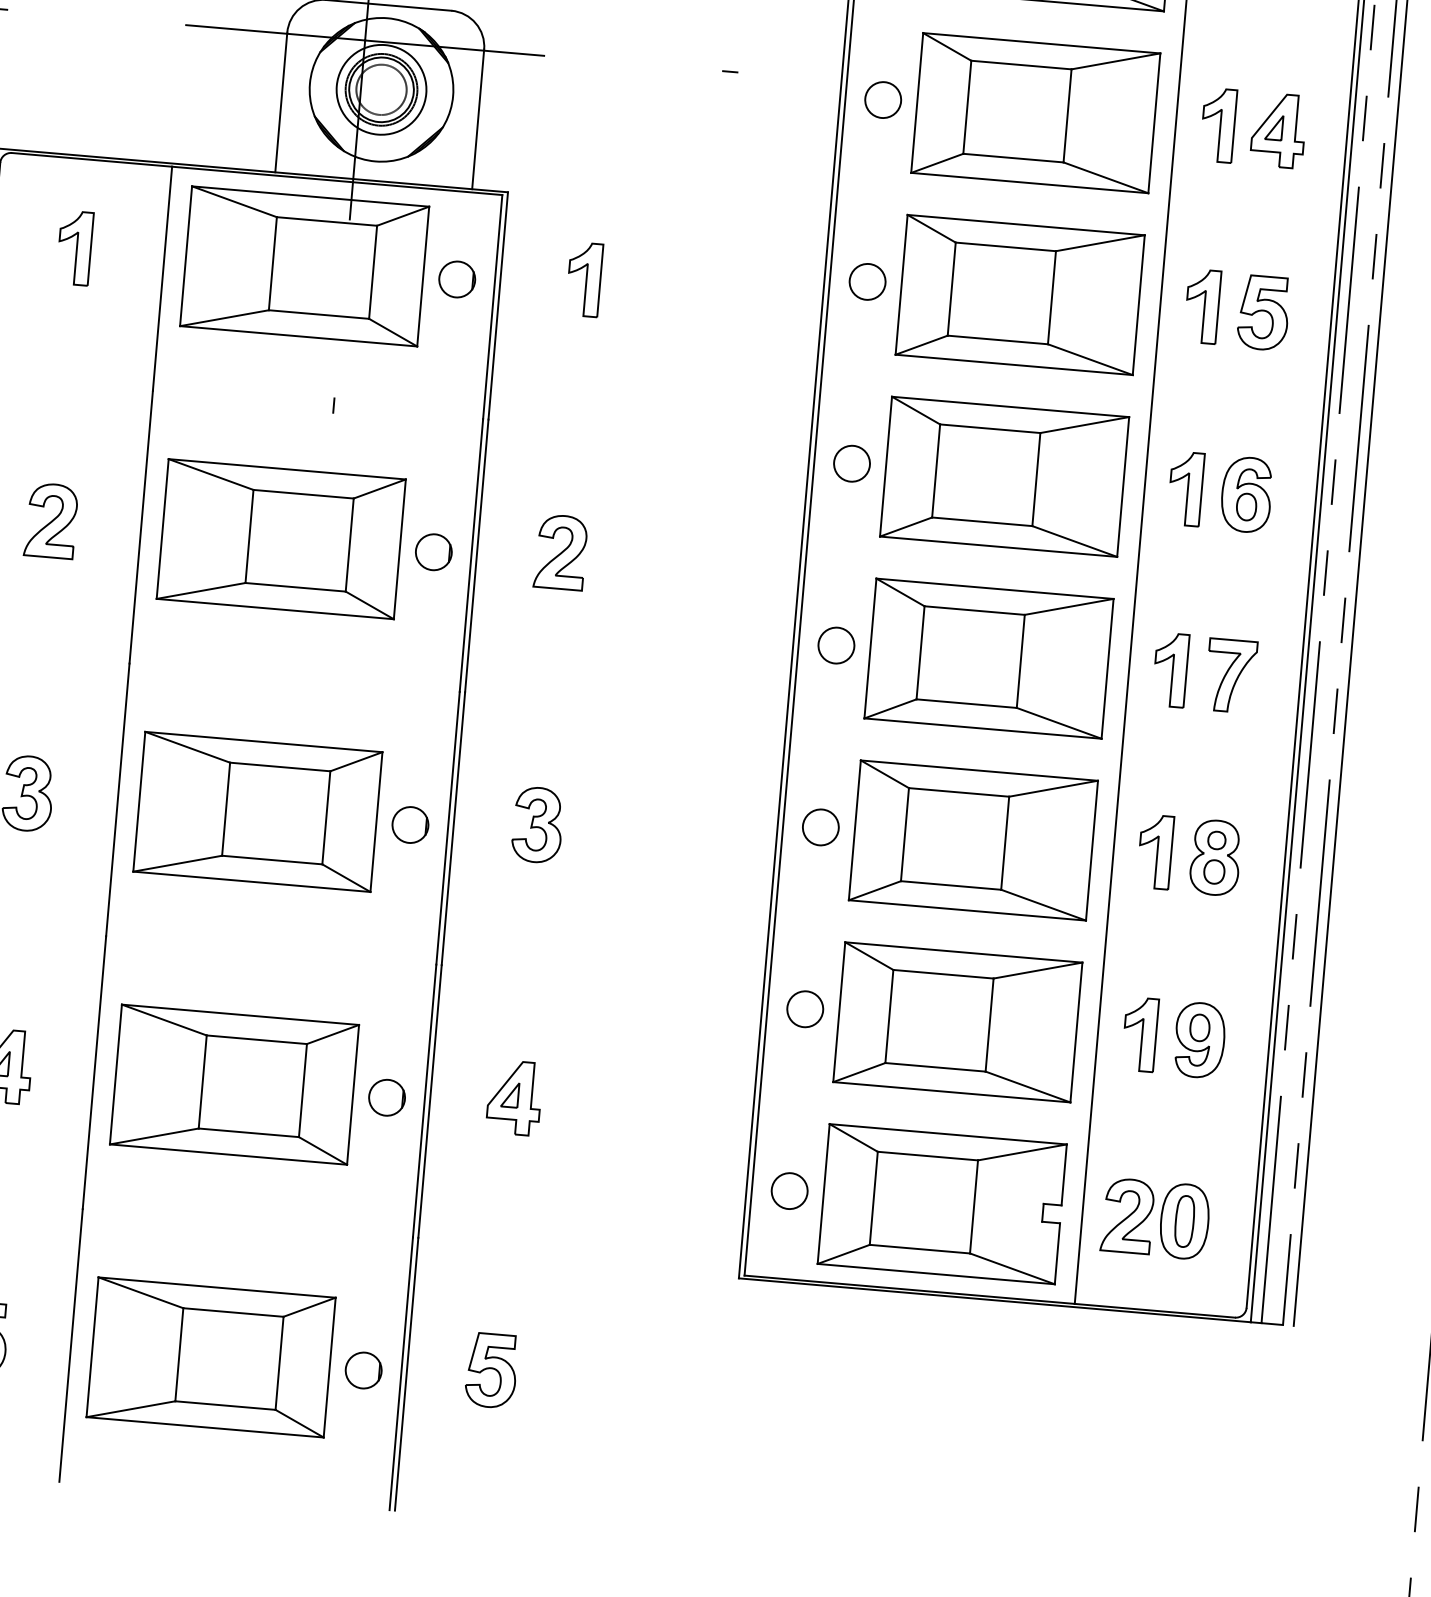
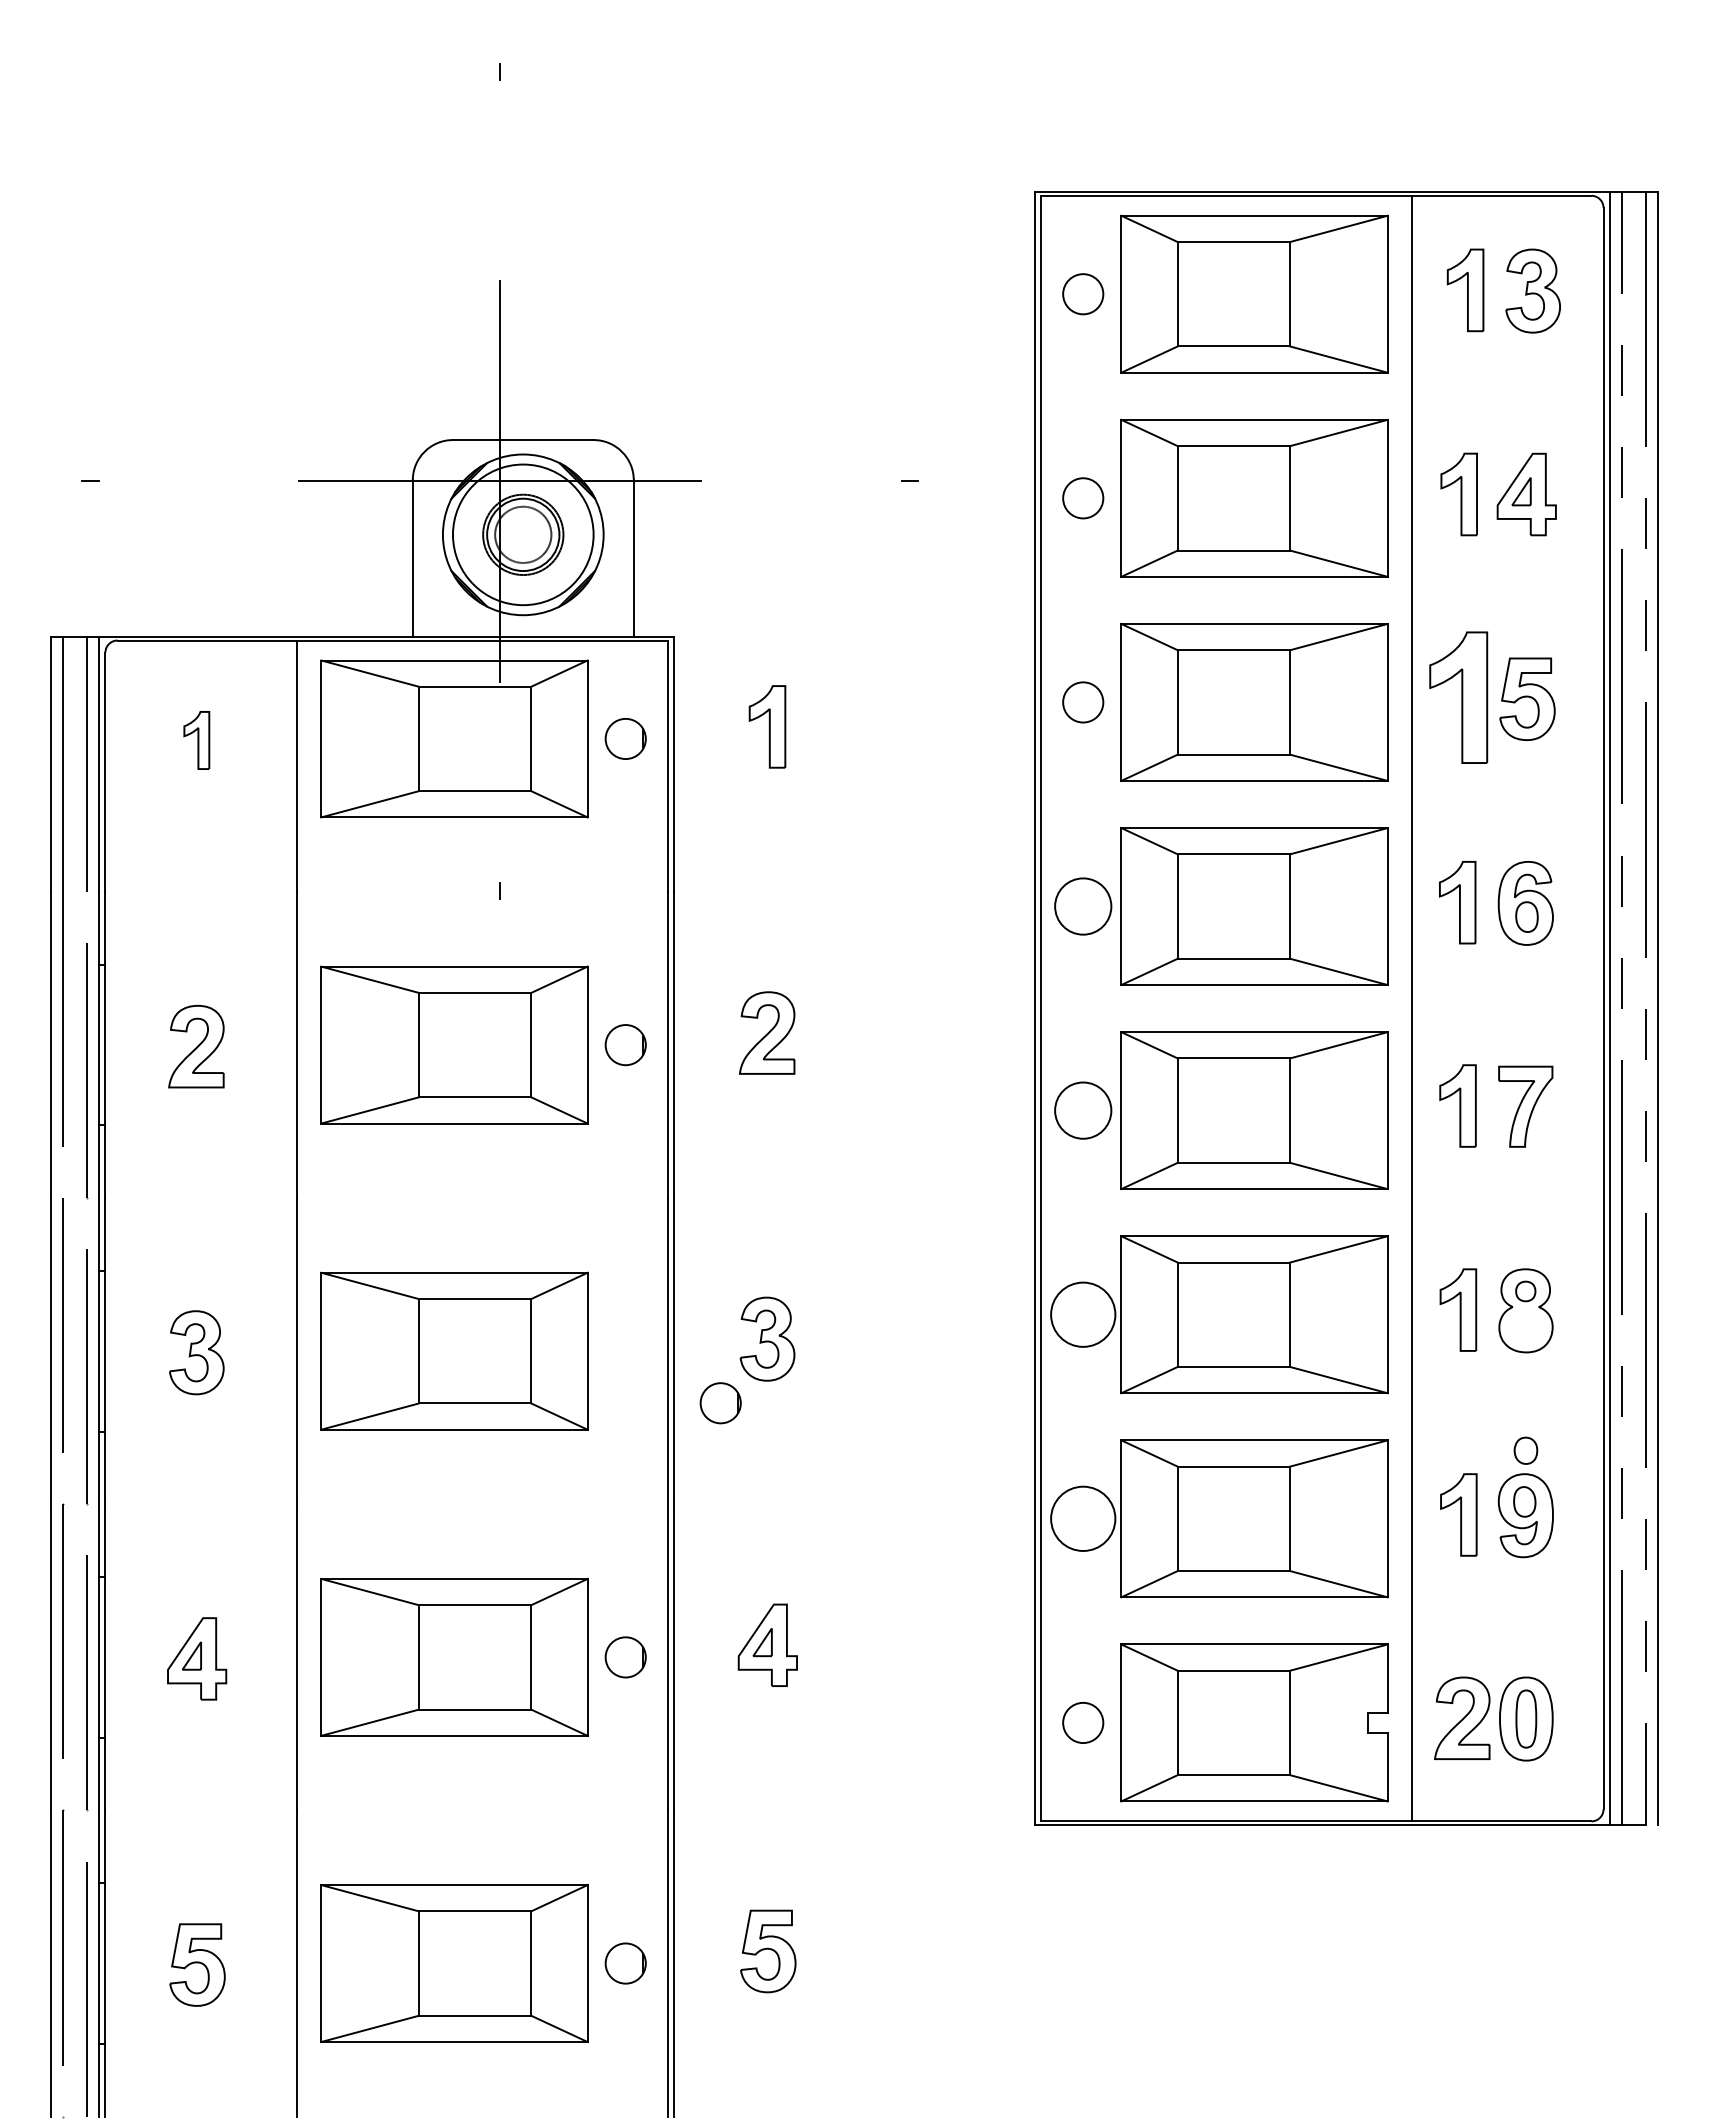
circle: (381, 89) -> (523, 534), size x1.4
part: (74, 248) -> (196, 740), size x0.7
part: (1202, 306) -> (1458, 697), size x1.6
circle: (852, 463) -> (1083, 906), size x1.4
circle: (836, 645) -> (1083, 1110), size x1.4
part: (410, 825) -> (720, 1403), moved
circle: (821, 827) -> (1083, 1314), size x1.6
part: (1213, 871) -> (1525, 1450), moved
circle: (805, 1008) -> (1083, 1518), size x1.6

